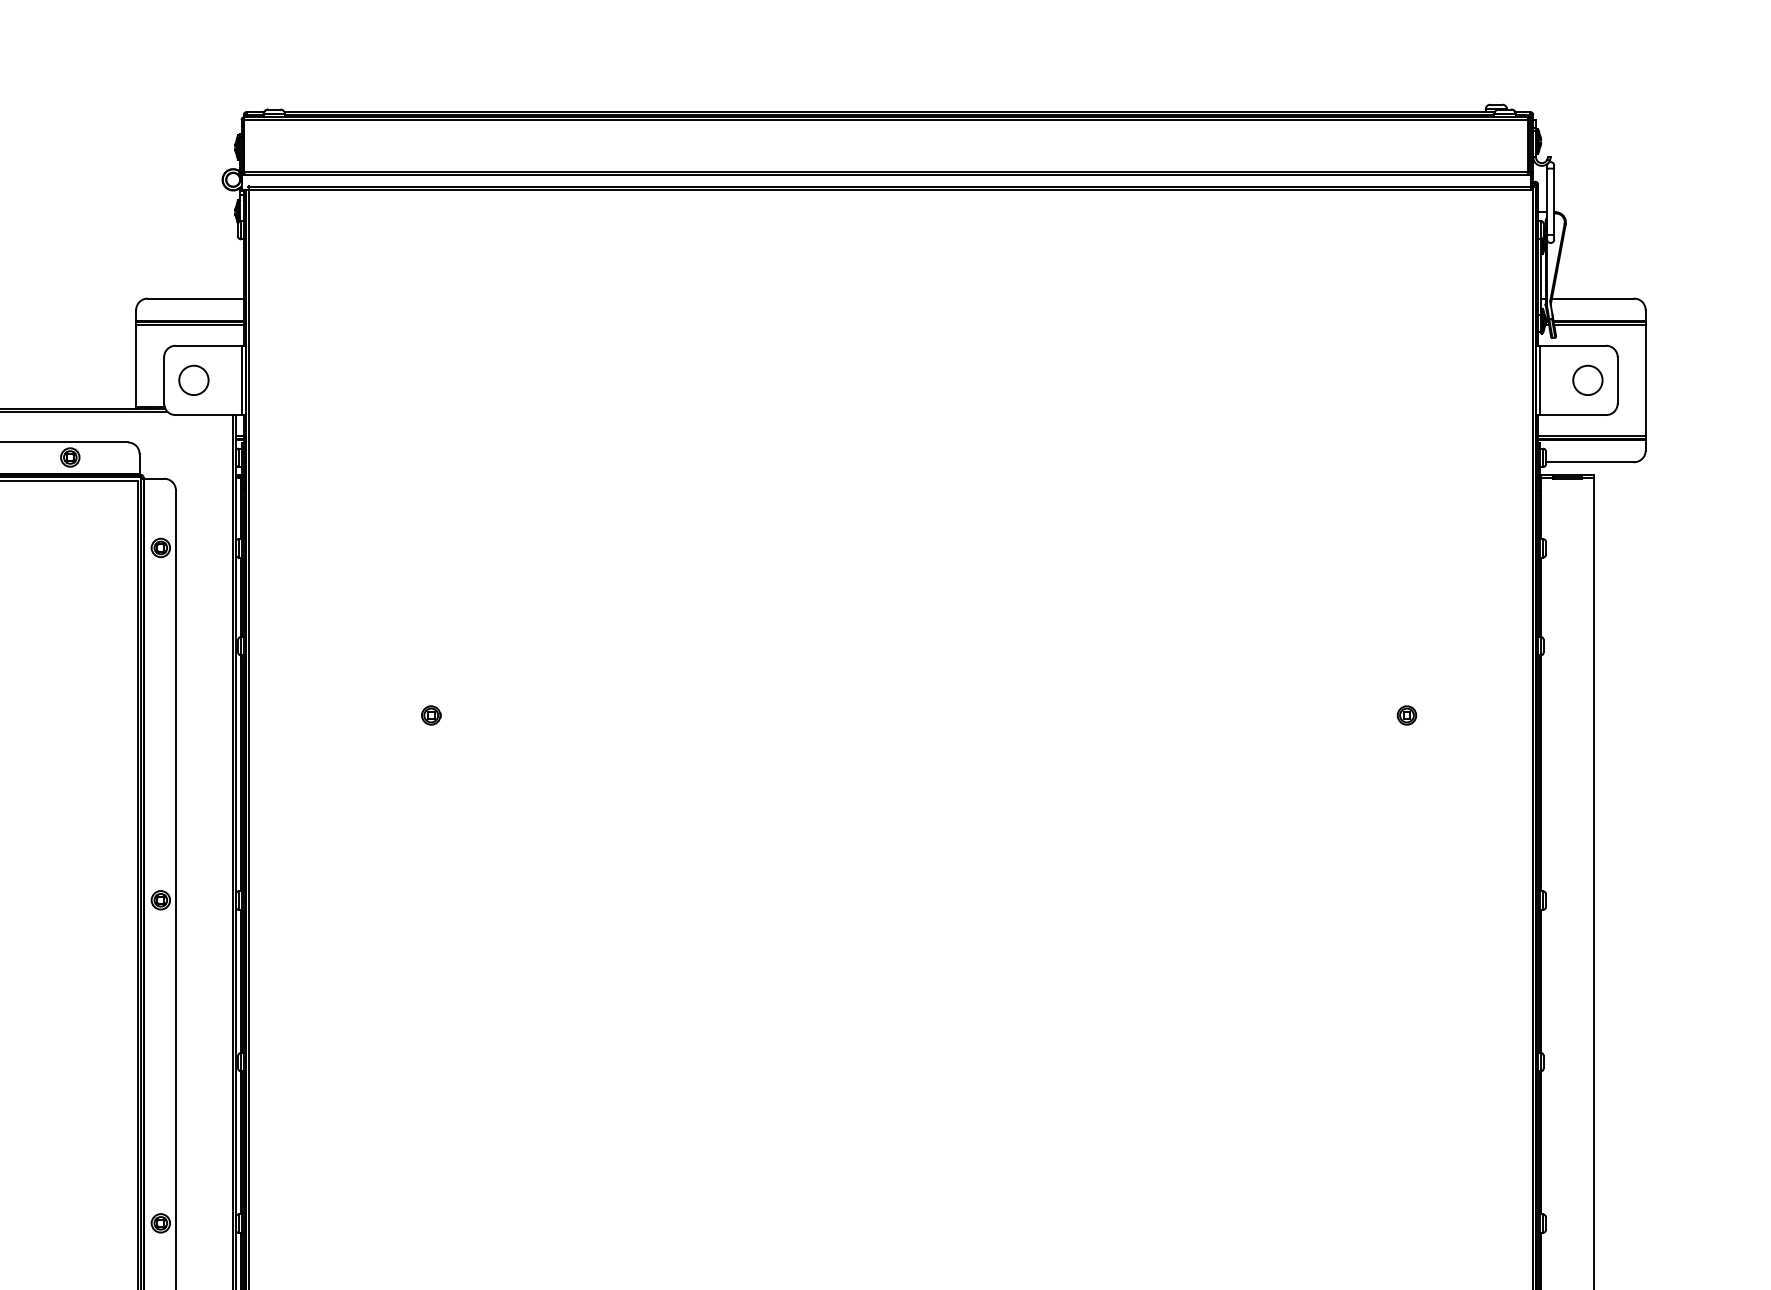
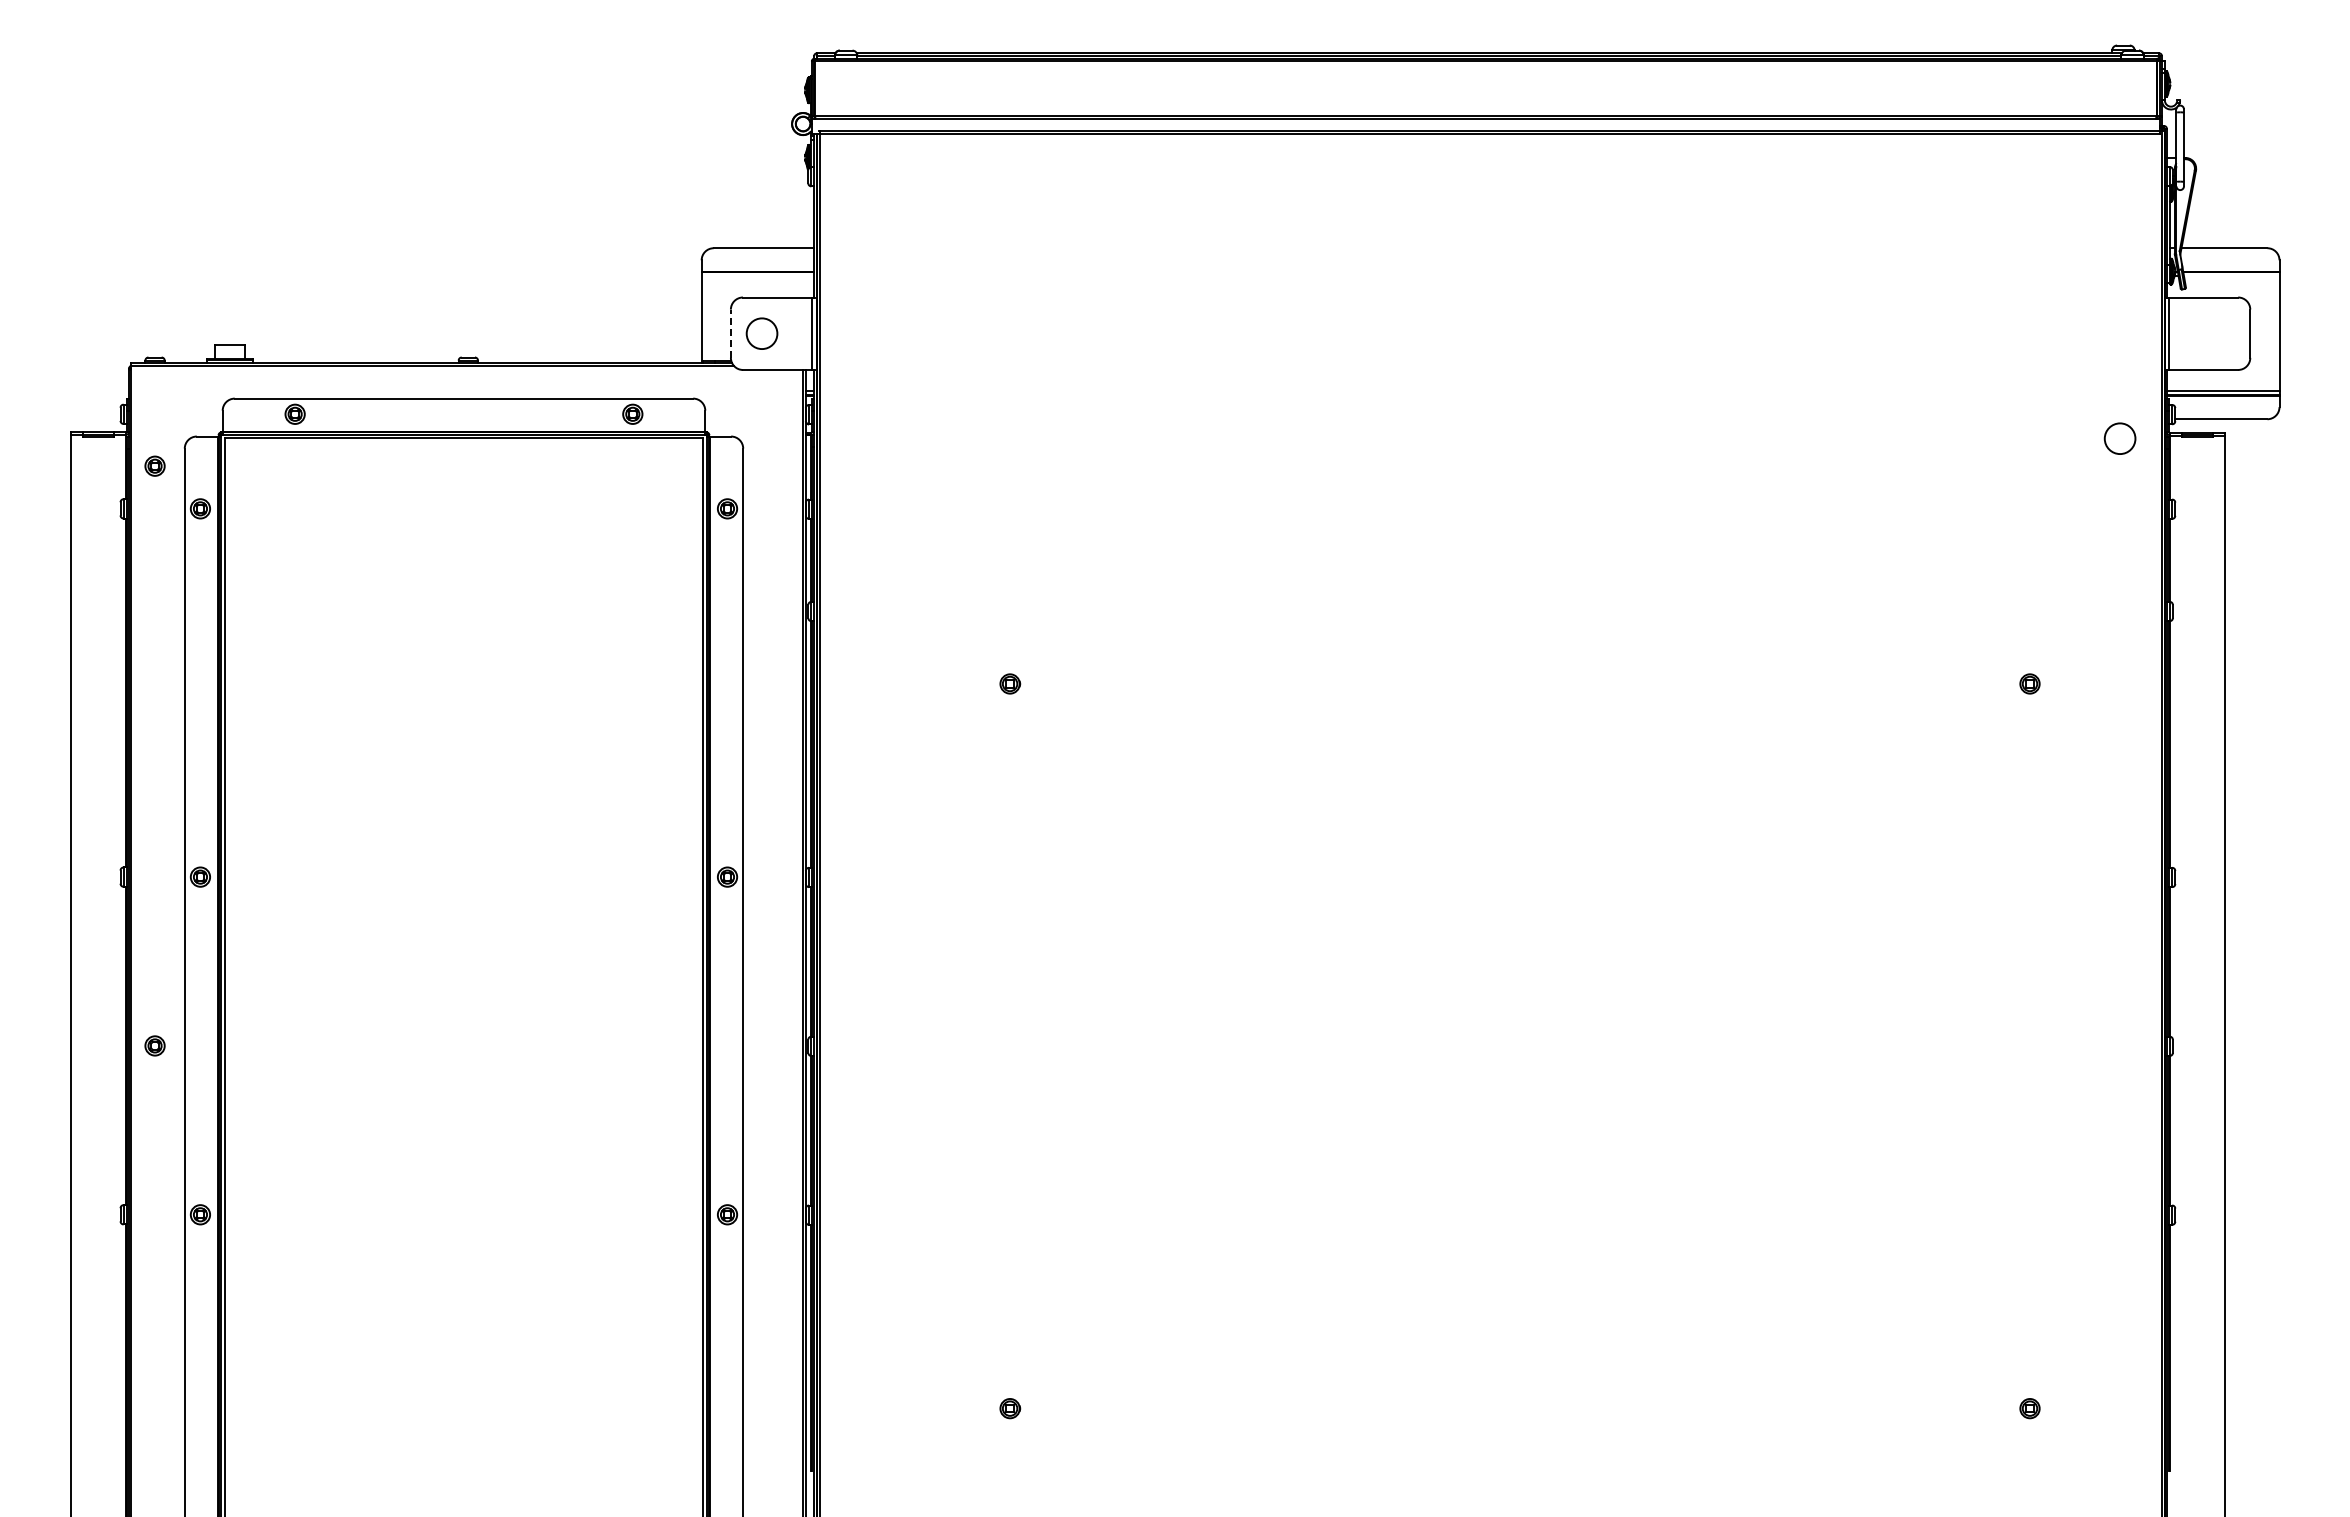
line: (189, 325) -> (757, 276), removed
line: (1599, 325) -> (2231, 276), removed
line: (163, 380) -> (730, 333), solid -> dashed
circle: (1587, 380) -> (2119, 438), moved

